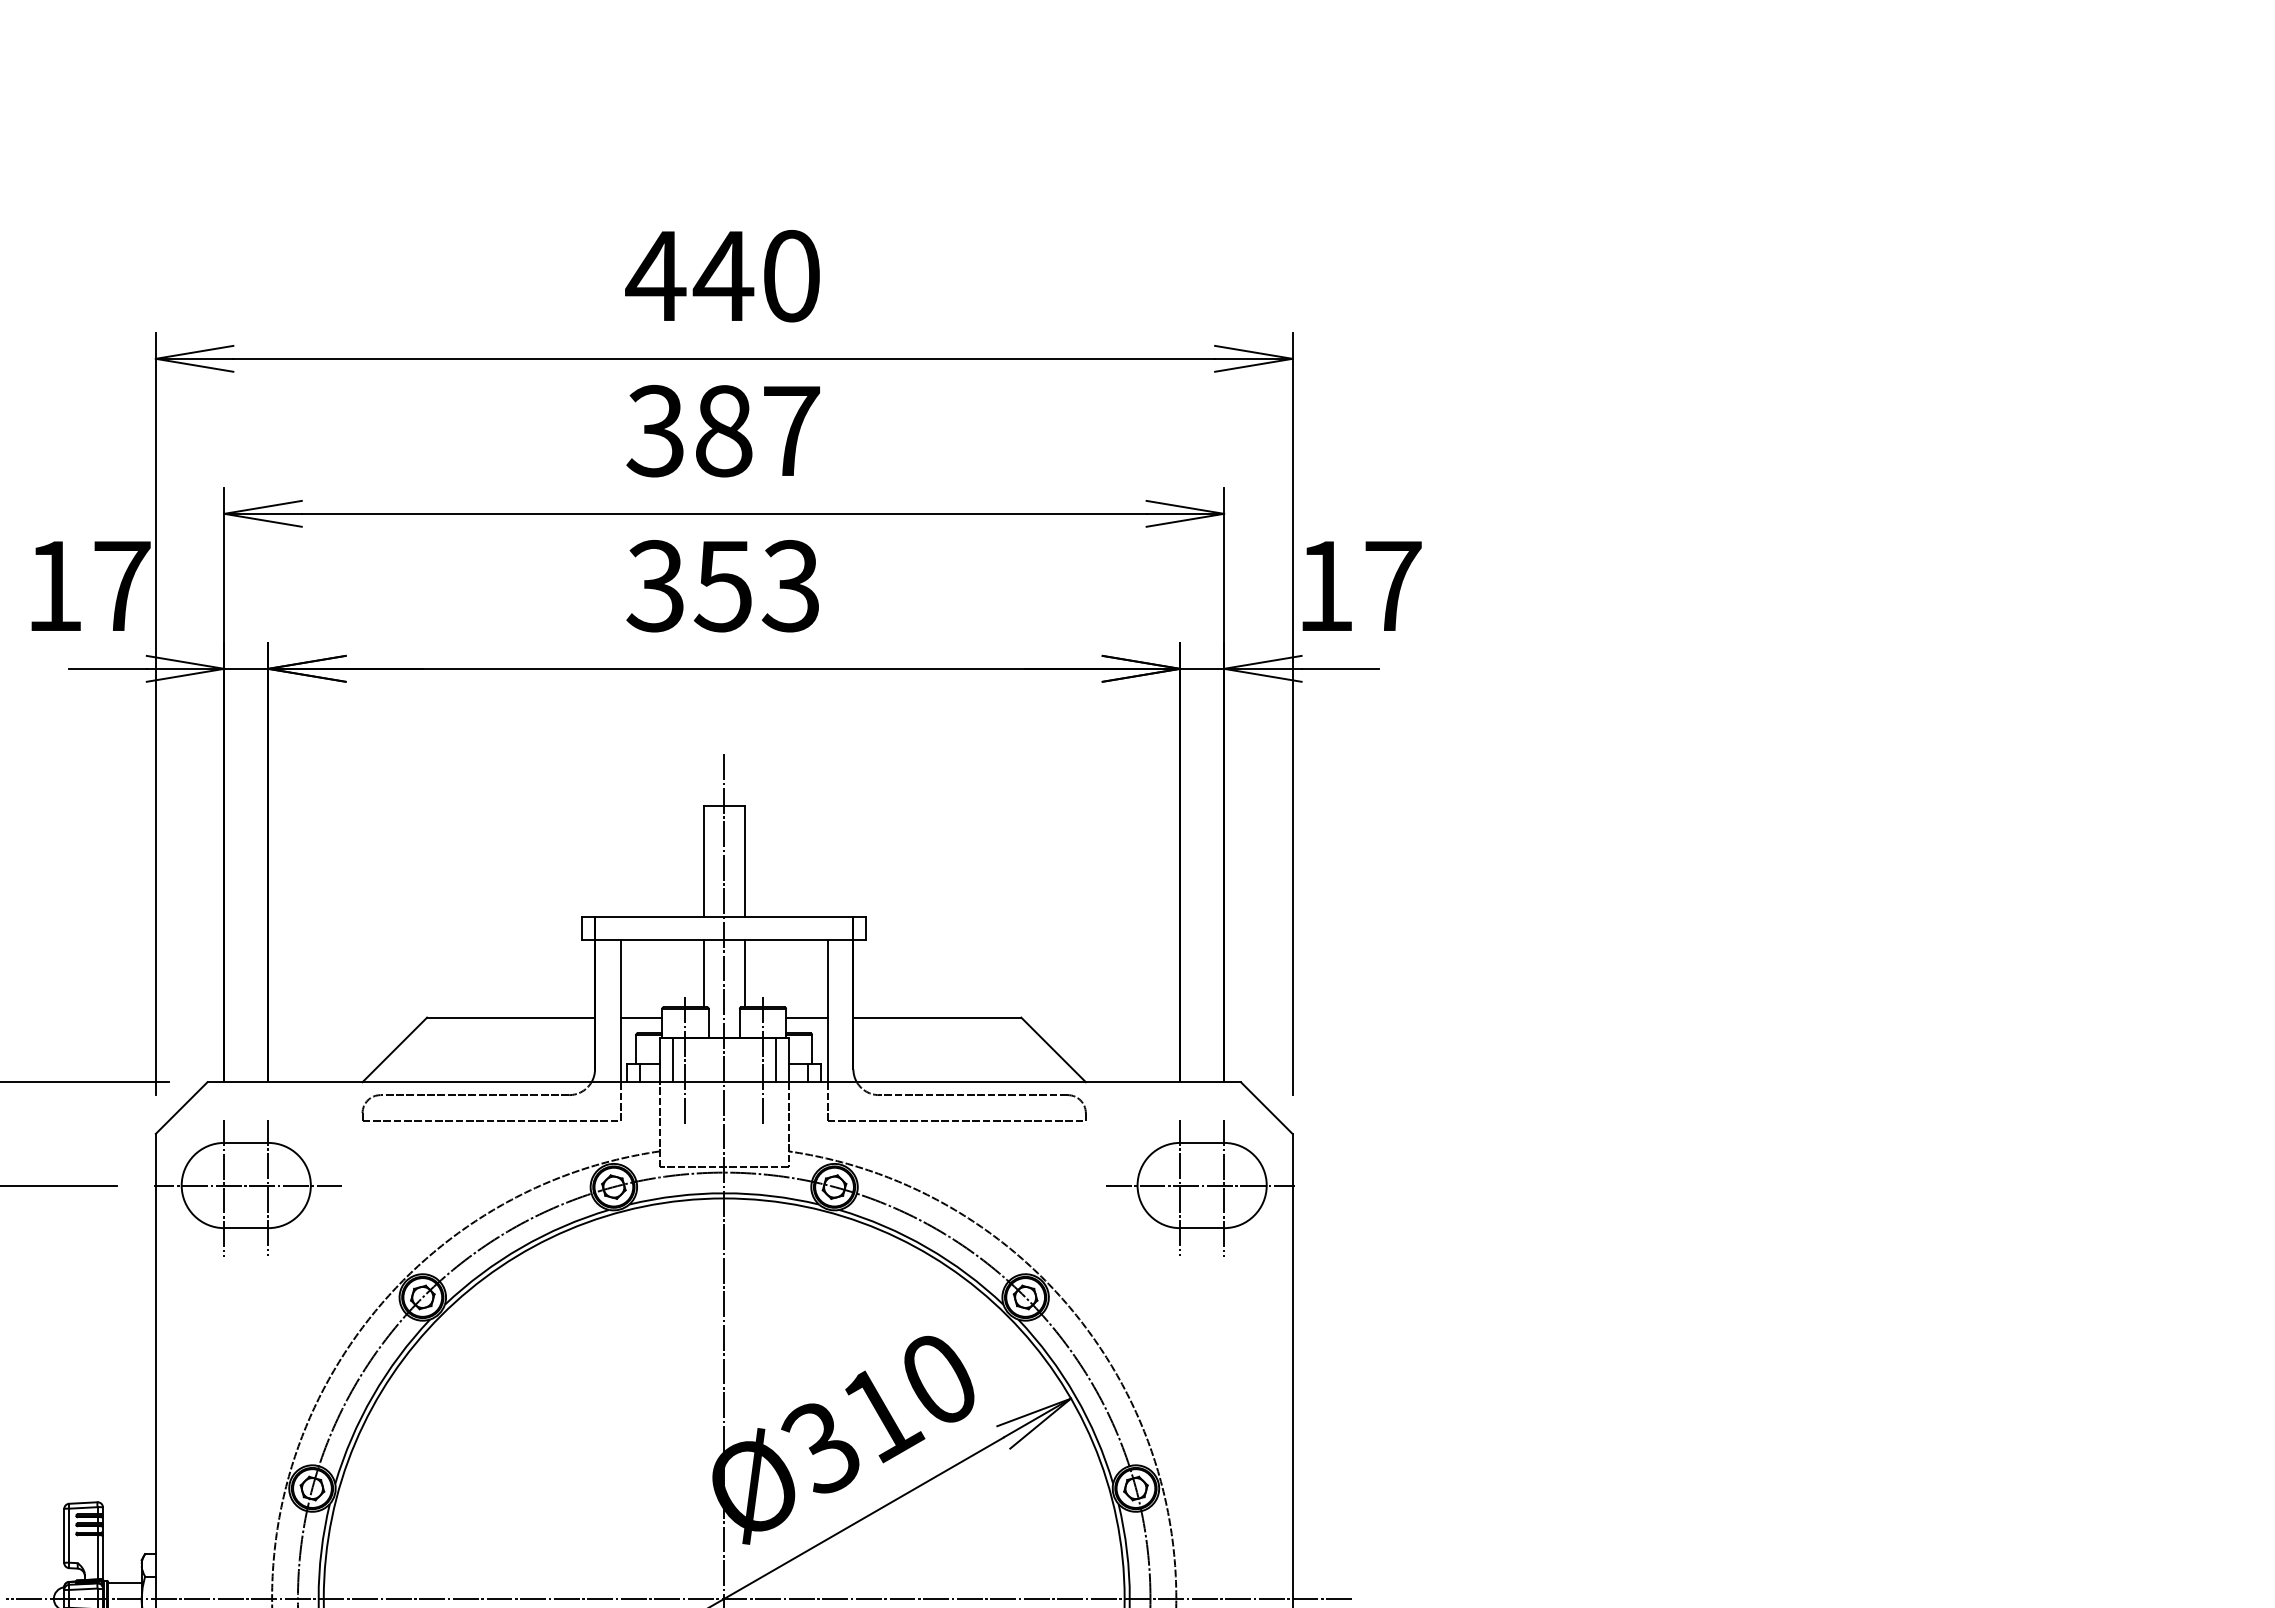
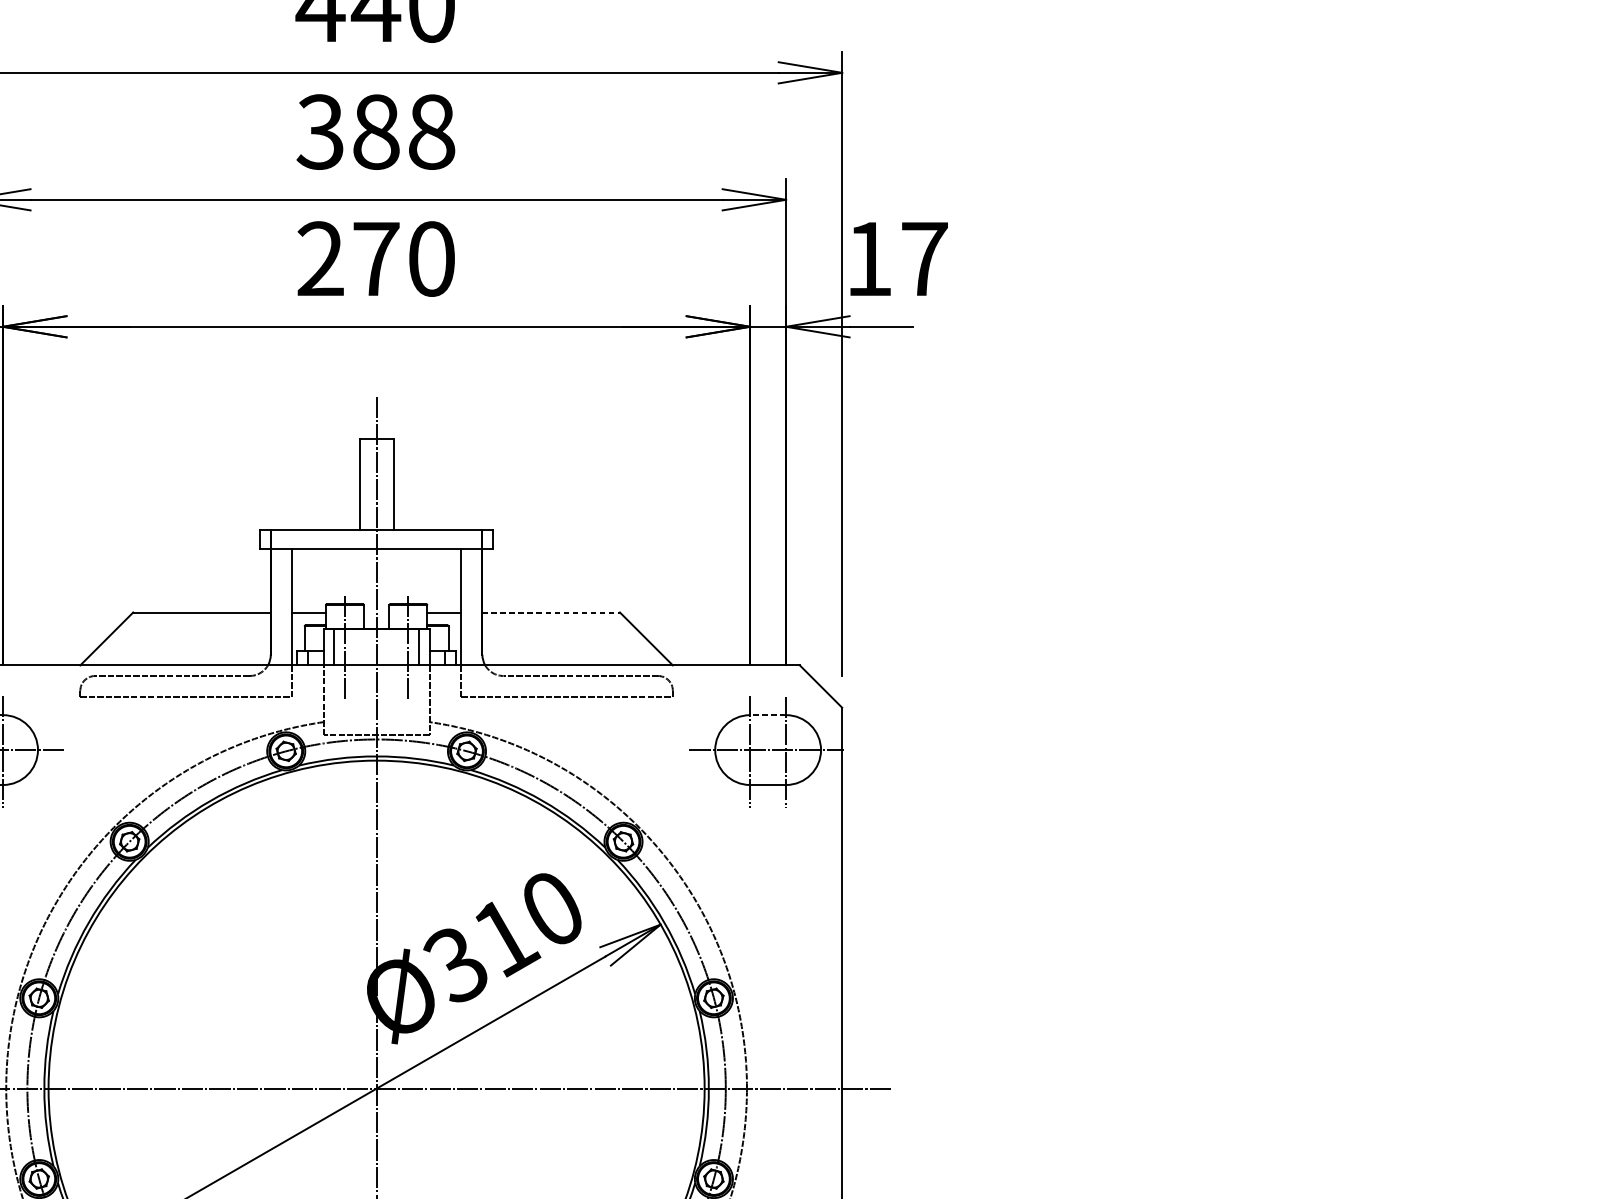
text: (791, 431) -> (431, 132), 387 -> 388
text: (722, 586) -> (375, 259), 353 -> 270
line: (703, 973) -> (359, 576), removed
line: (744, 973) -> (393, 576), removed
line: (937, 1017) -> (551, 612), solid -> dashed
line: (1202, 1142) -> (768, 714), solid -> dashed

